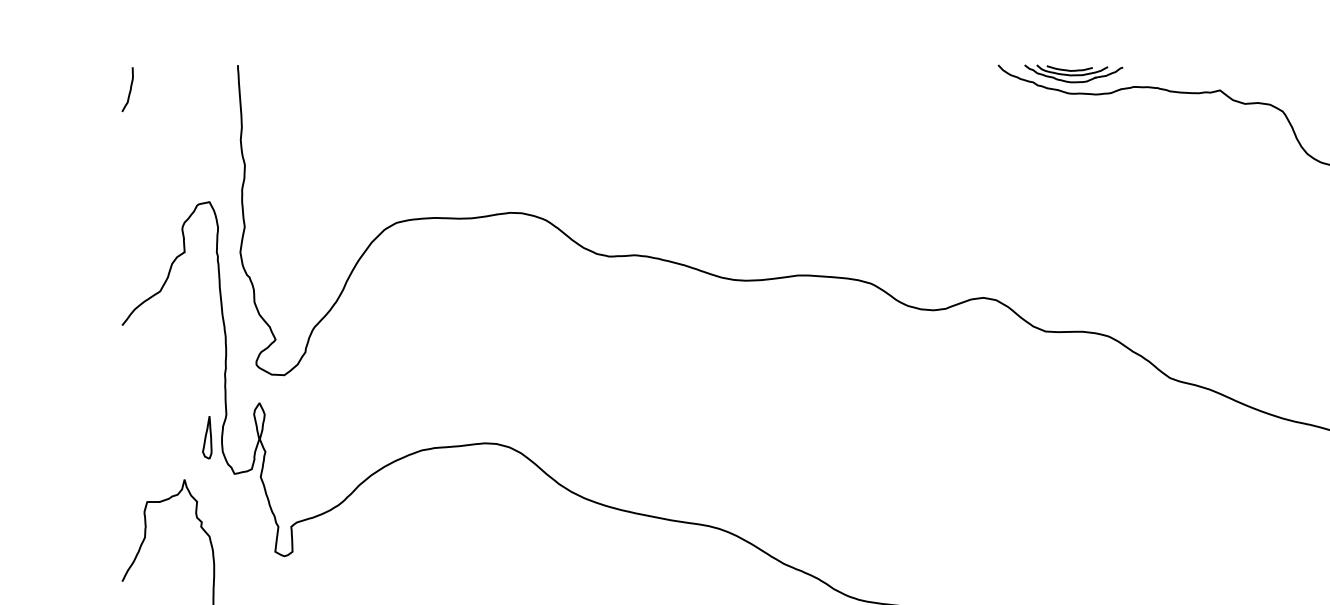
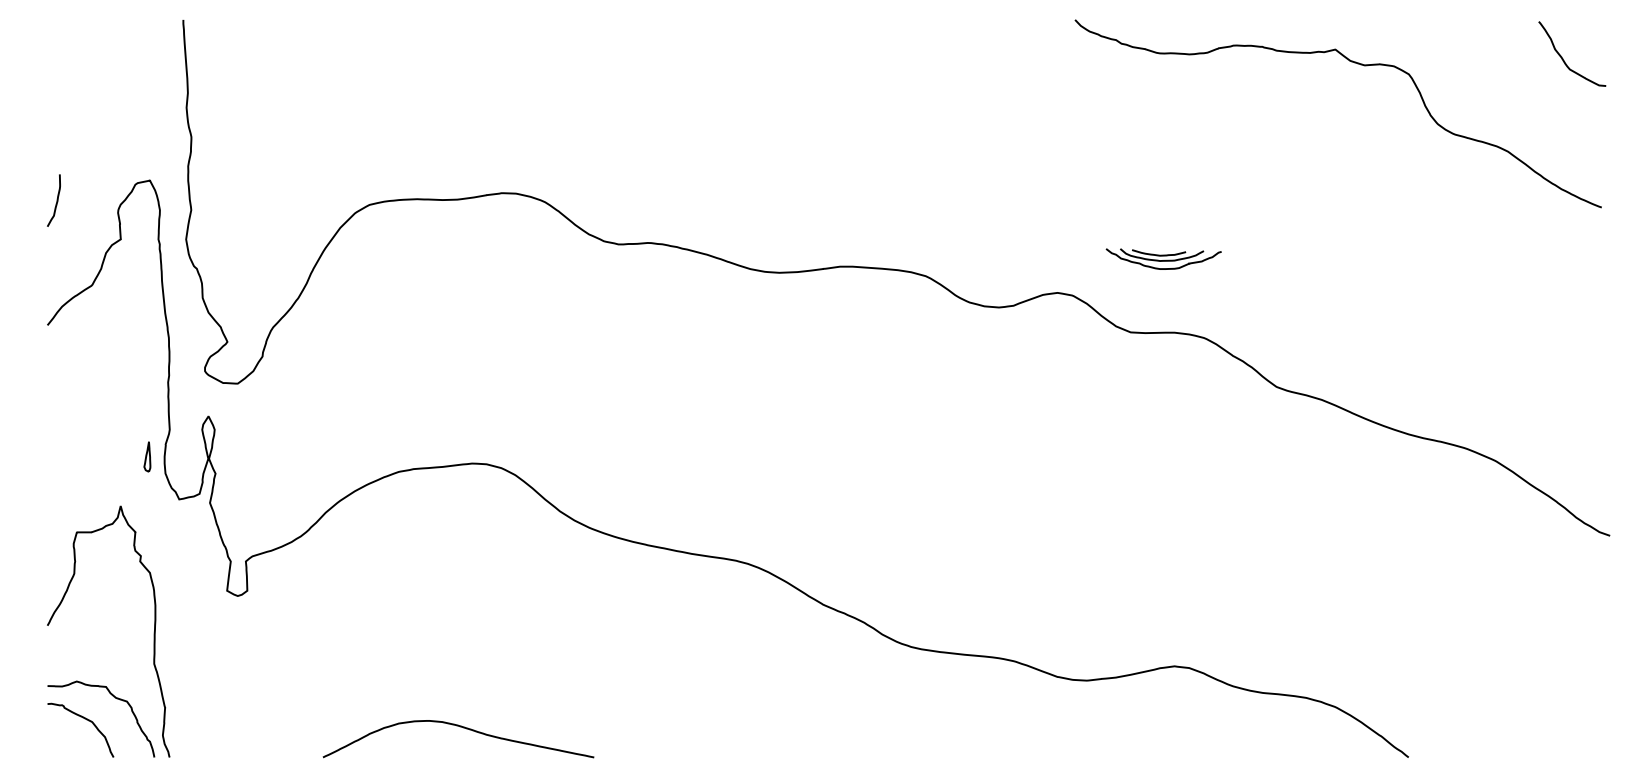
part: (1073, 73) -> (1163, 258), moved
curve: (129, 89) -> (56, 200), moved
part: (207, 437) -> (147, 456), size x0.6

